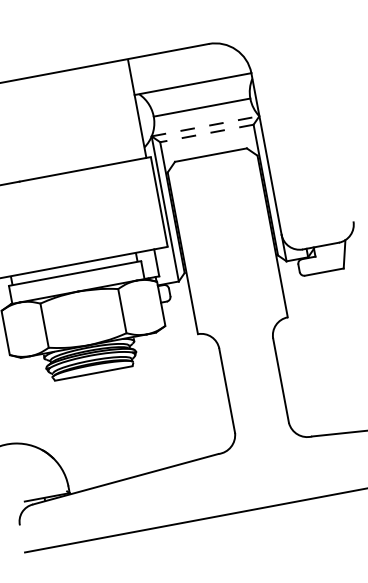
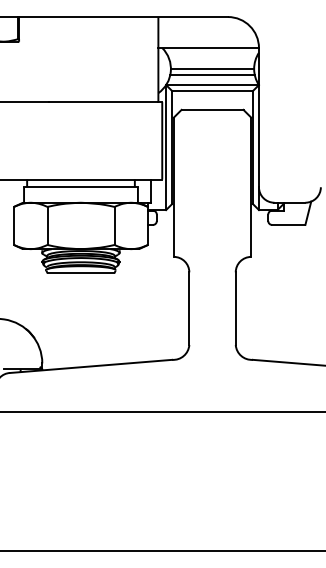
line: (203, 115) -> (212, 75), added
line: (206, 126) -> (213, 85), dashed -> solid
line: (206, 133) -> (212, 91), dashed -> solid

